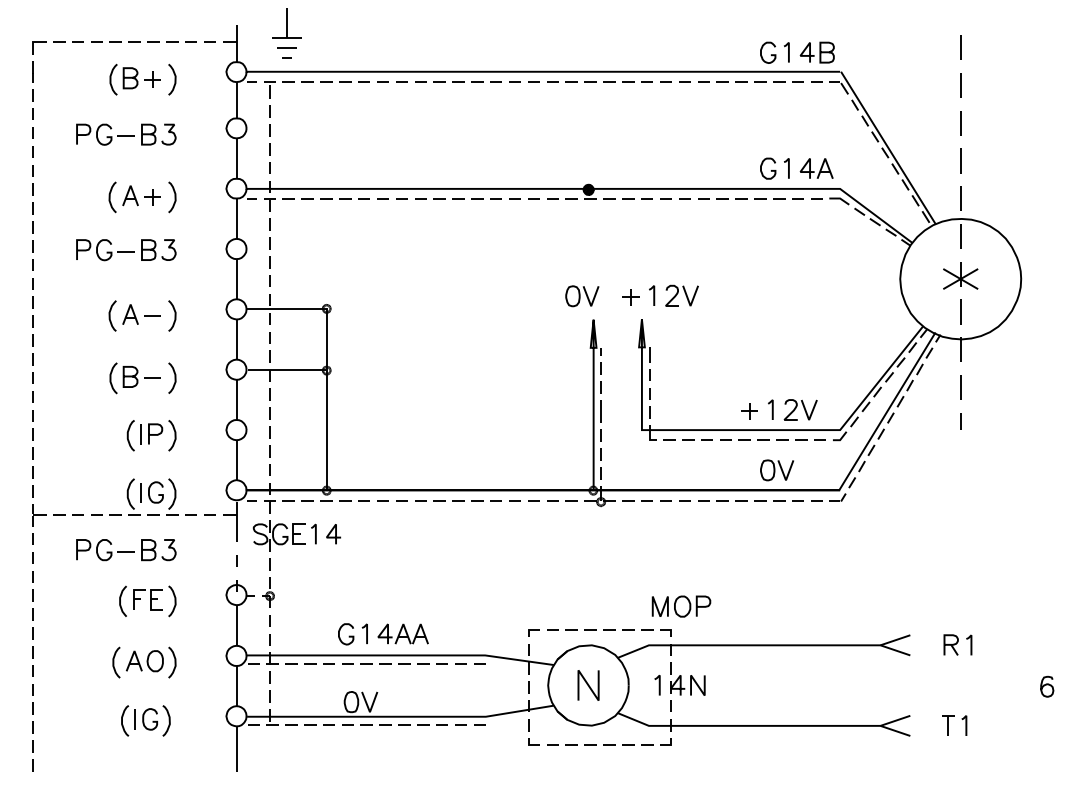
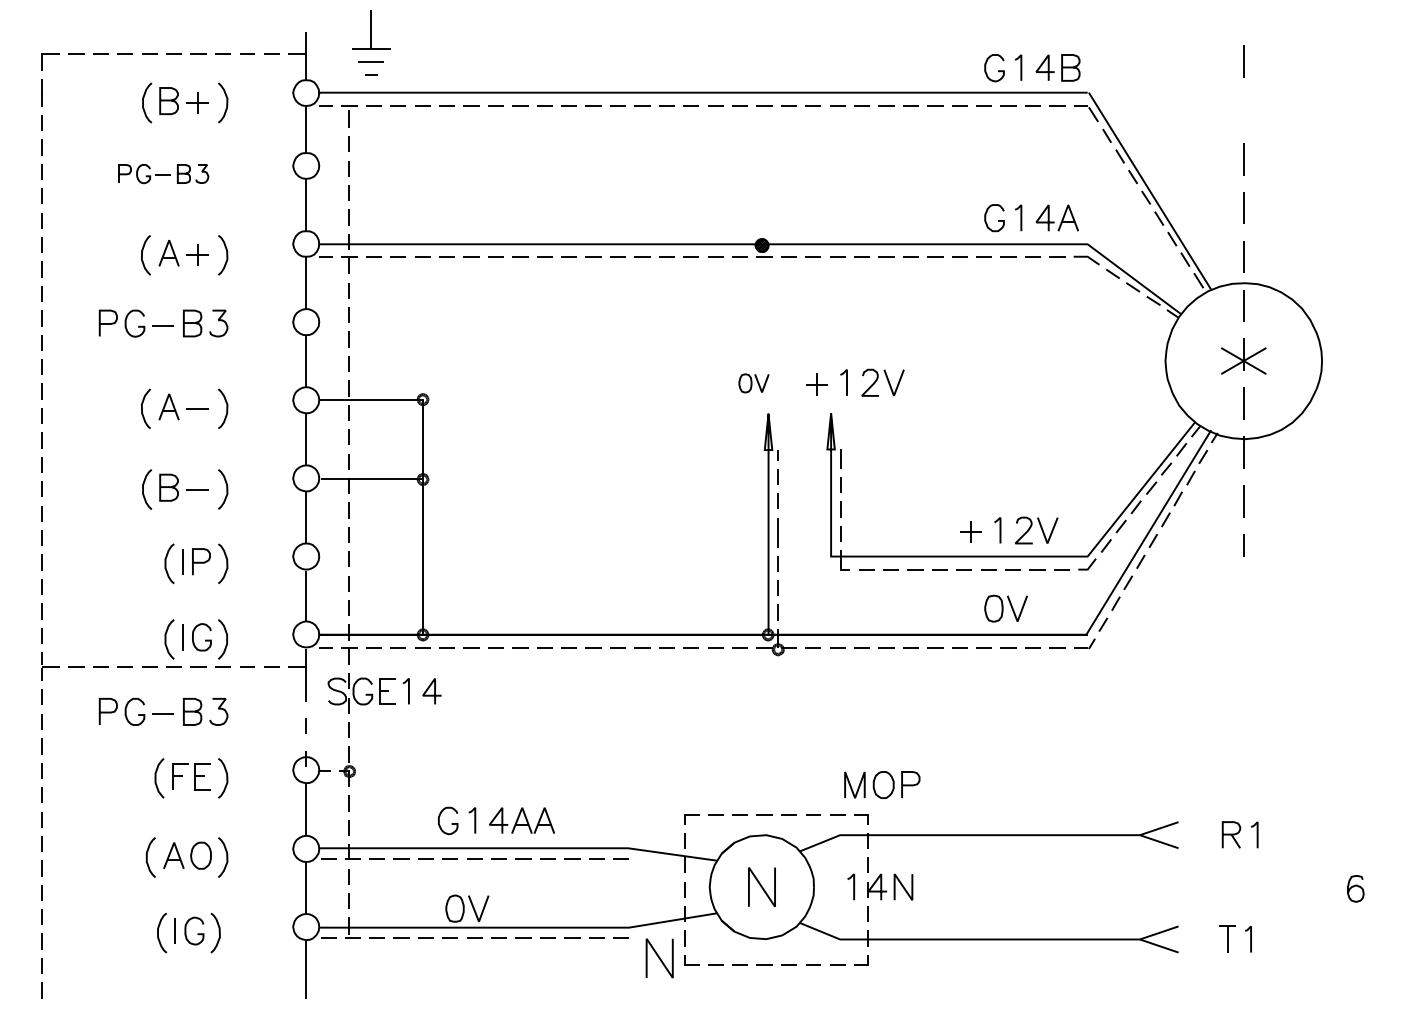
line: (960, 85) -> (1243, 110), removed
part: (126, 134) -> (163, 173), size x0.7
part: (582, 296) -> (754, 383), size x0.7
line: (509, 740) -> (659, 958), added

